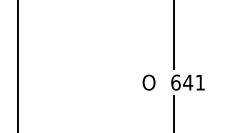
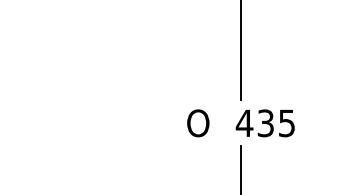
text: (187, 82) -> (264, 123), 641 -> 435

